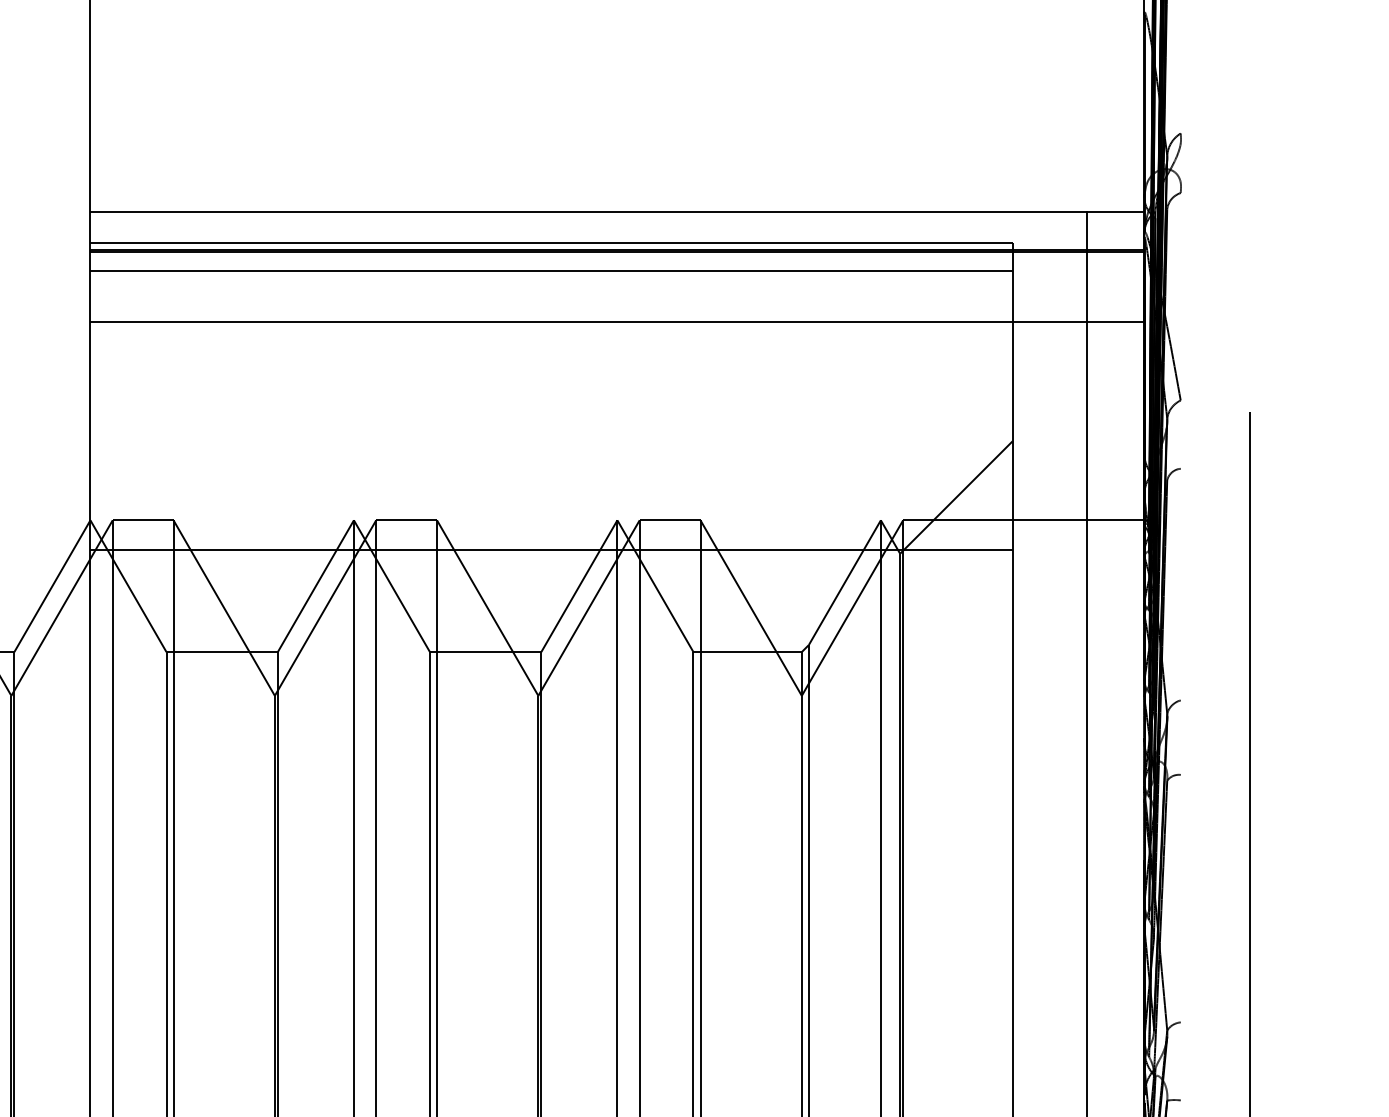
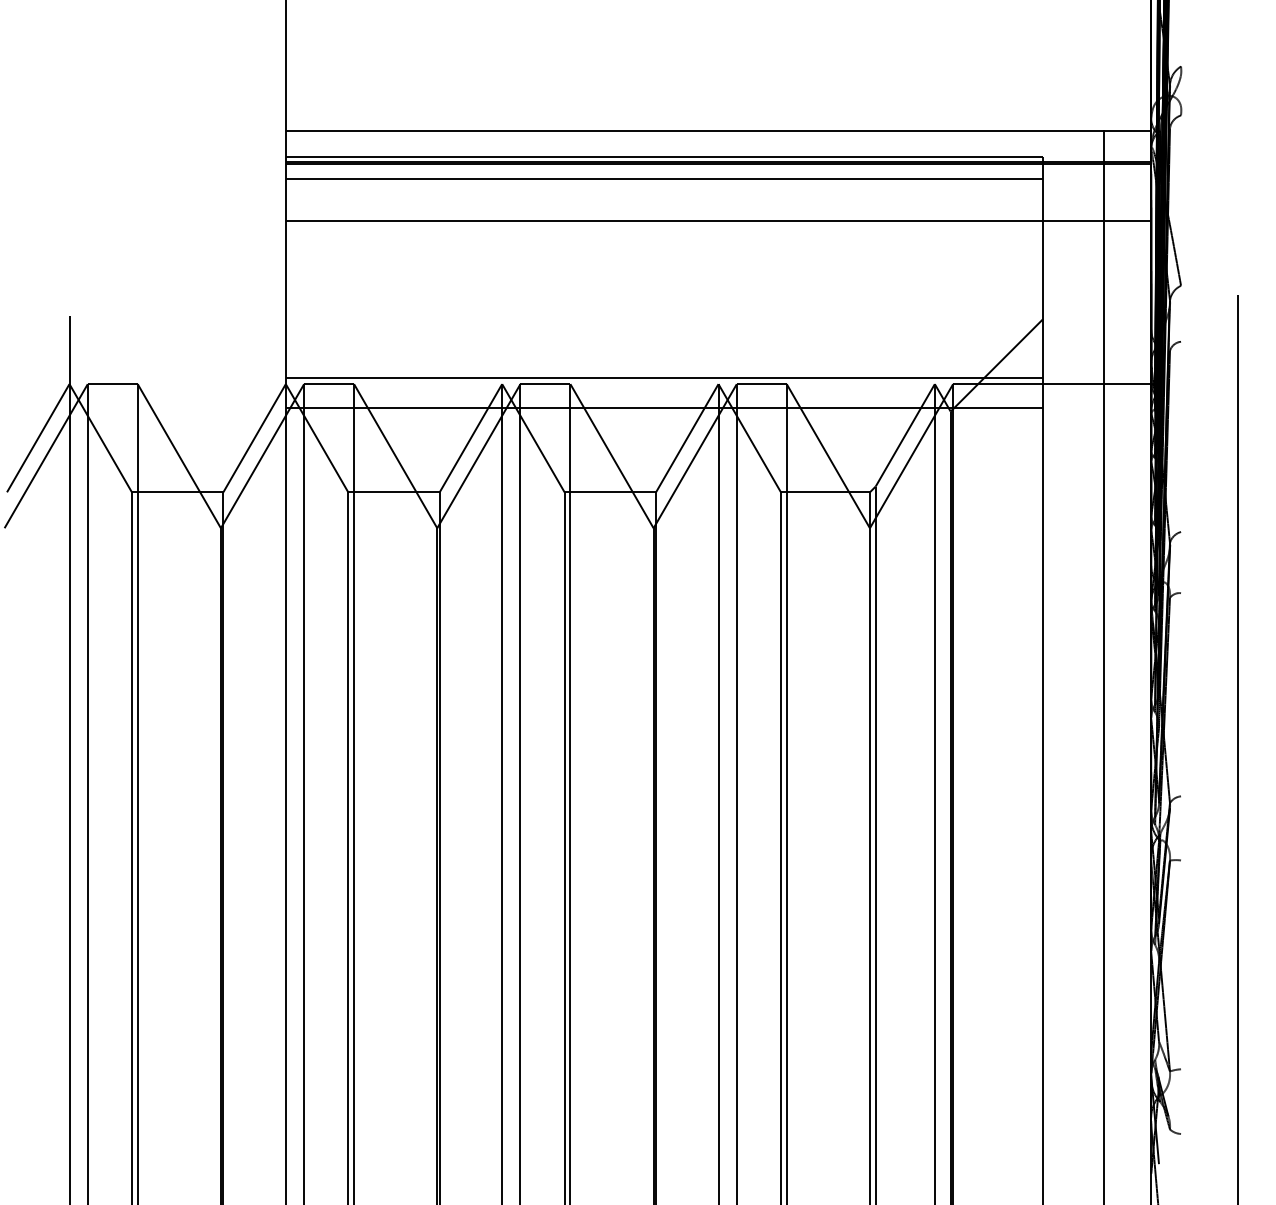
line: (551, 513) -> (664, 378), added

